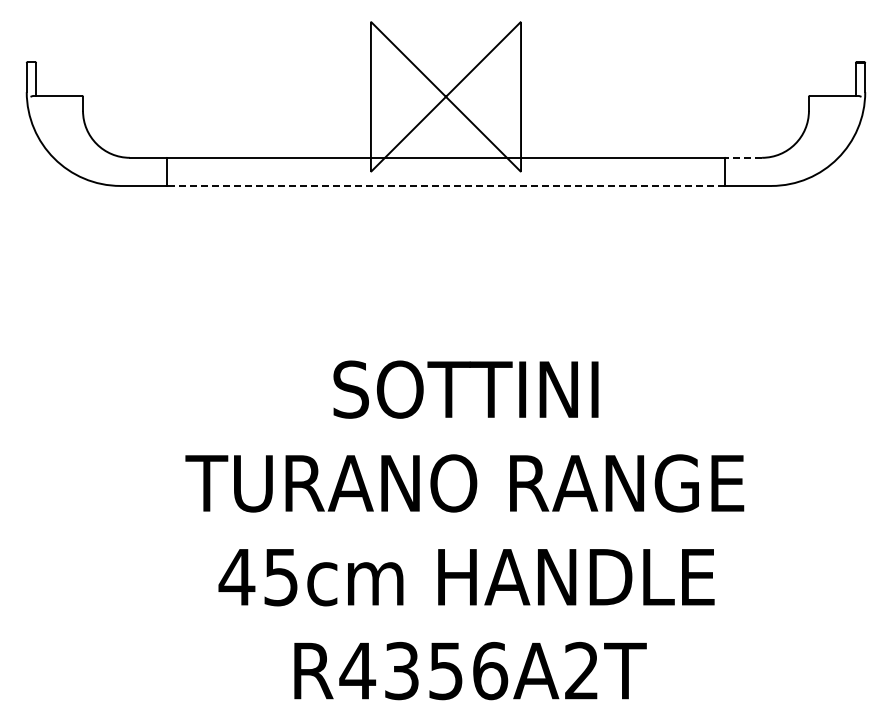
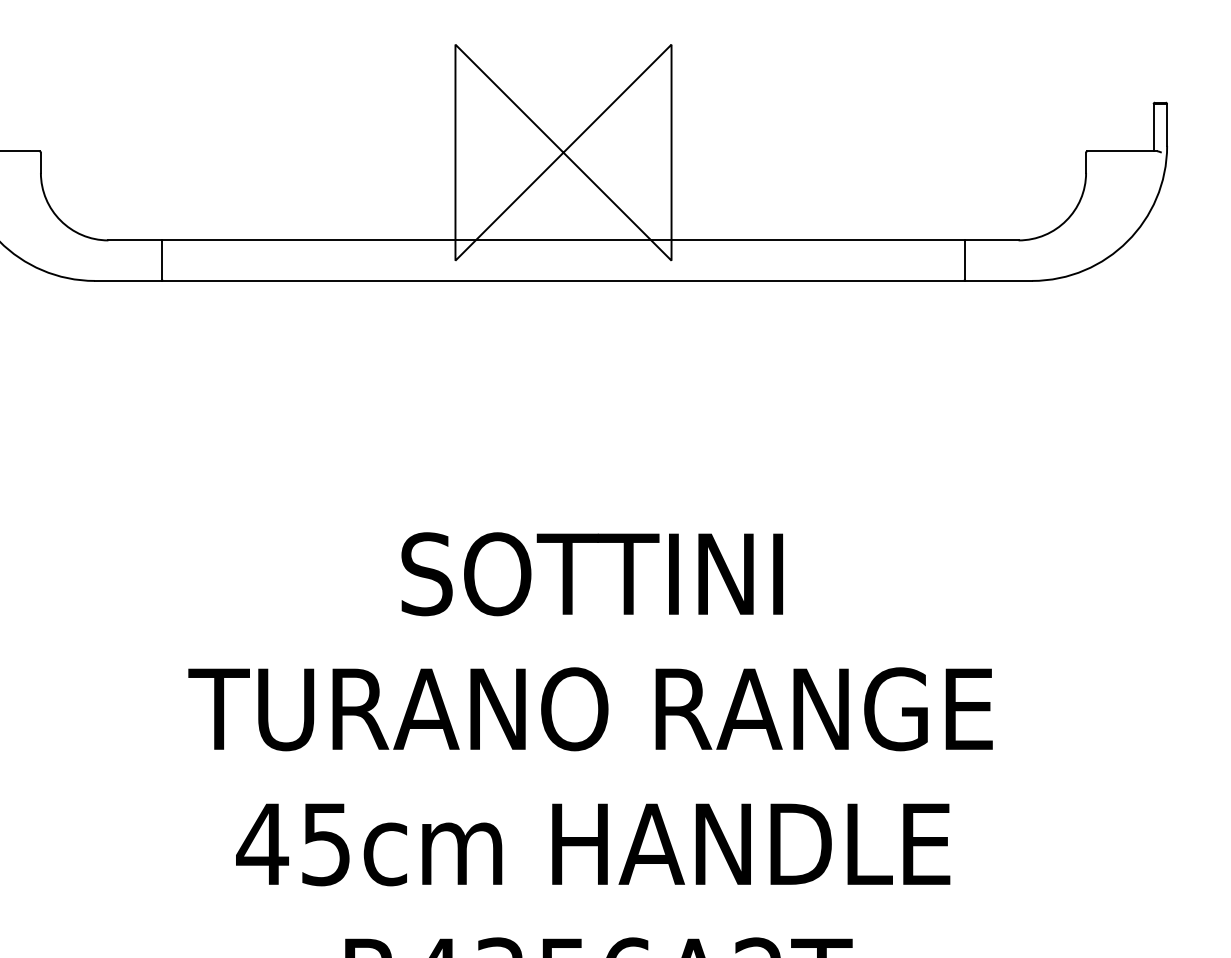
line: (743, 157) -> (991, 239), dashed -> solid
line: (446, 185) -> (564, 280), dashed -> solid

